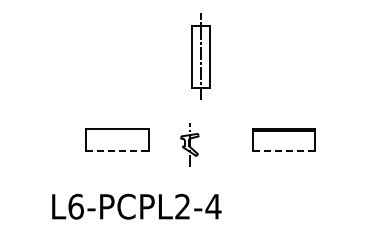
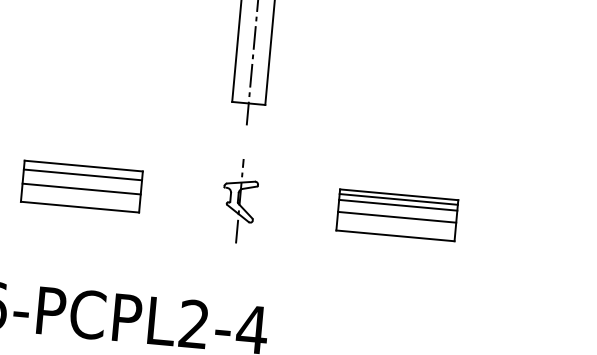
line: (117, 133) -> (83, 174), added
line: (283, 134) -> (397, 205), added
line: (283, 140) -> (396, 216), added
line: (117, 141) -> (82, 189), added
part: (189, 144) -> (239, 200), moved
line: (117, 150) -> (80, 206), dashed -> solid
line: (284, 150) -> (396, 235), dashed -> solid

